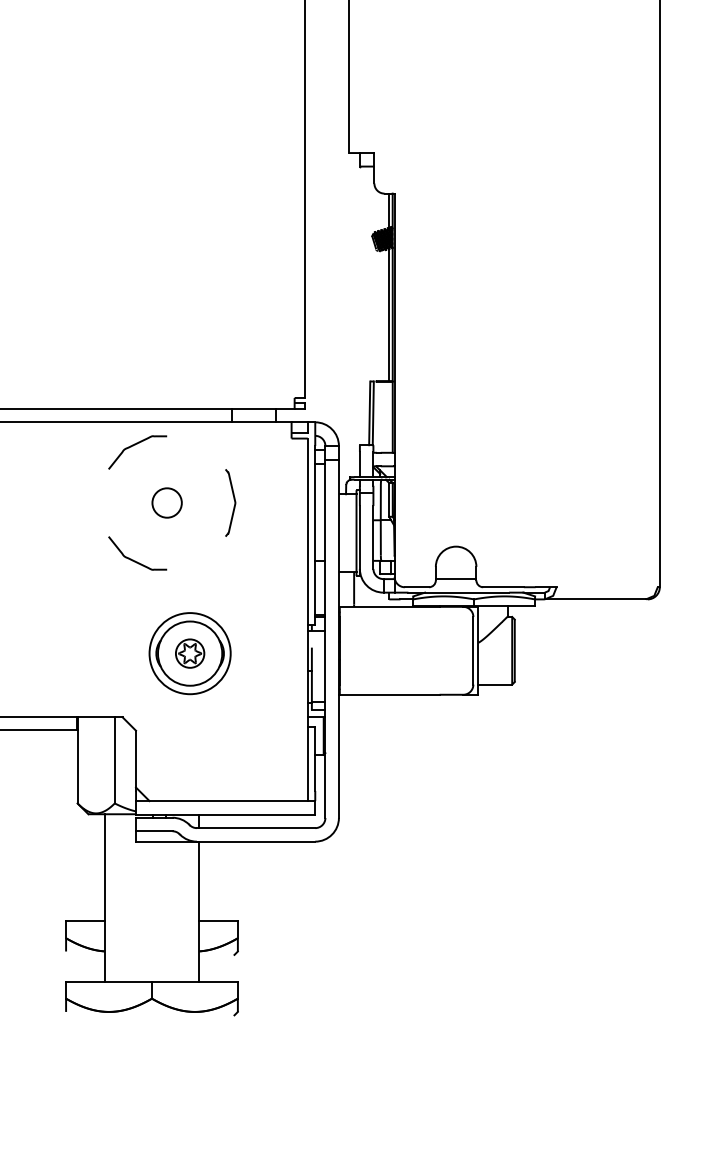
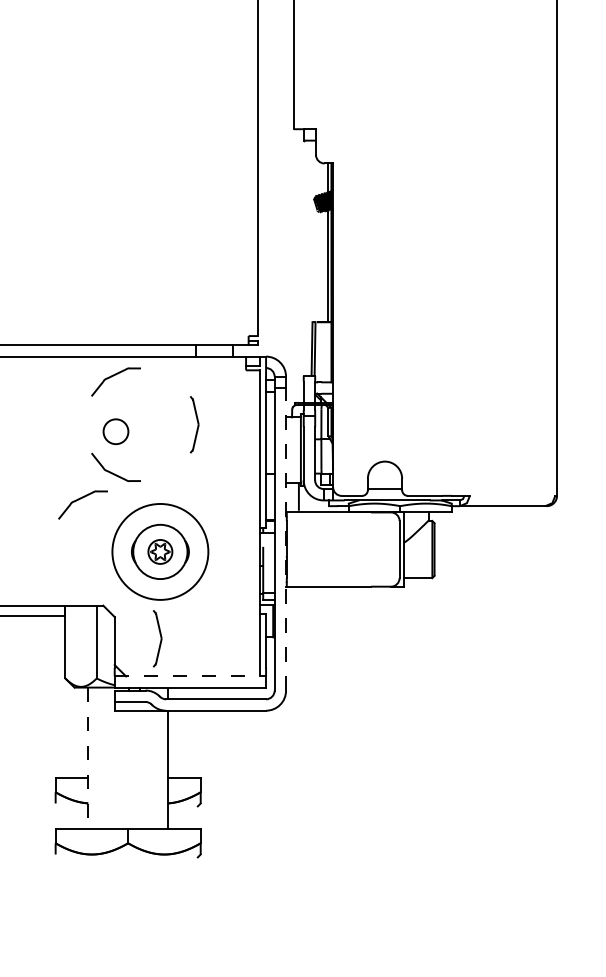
circle: (166, 502) -> (115, 431), moved
curve: (95, 591) -> (80, 499), added
line: (339, 637) -> (286, 538), solid -> dashed
circle: (190, 653) -> (160, 551), size x1.4
part: (186, 756) -> (157, 638), added
line: (225, 801) -> (190, 676), solid -> dashed
line: (104, 898) -> (88, 758), solid -> dashed

